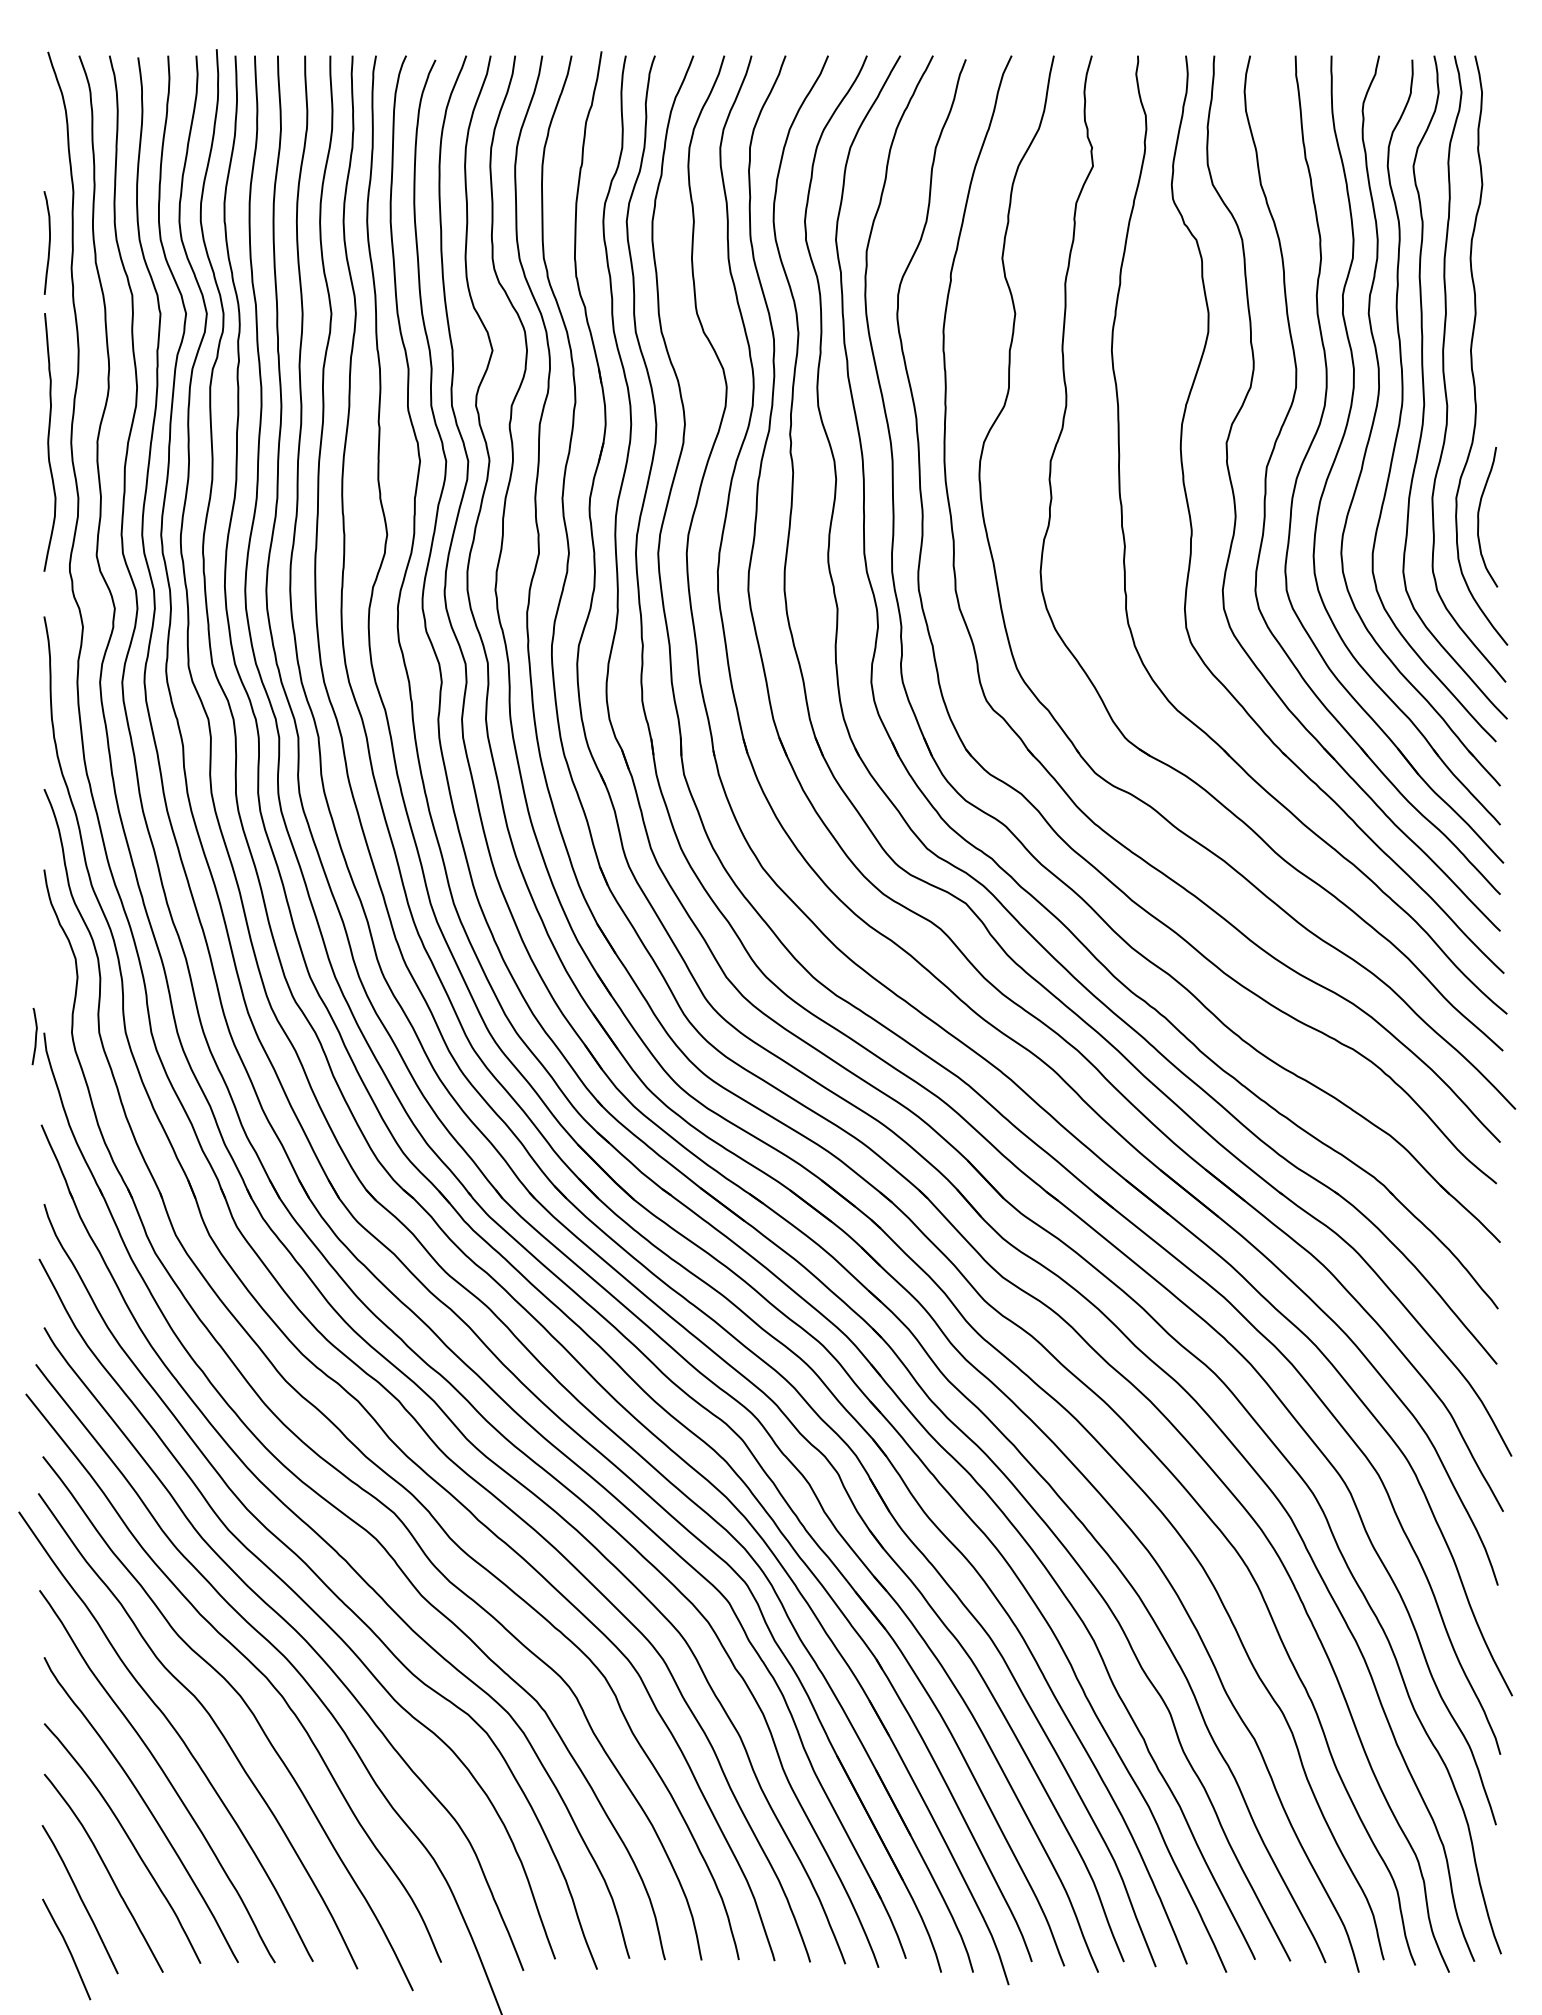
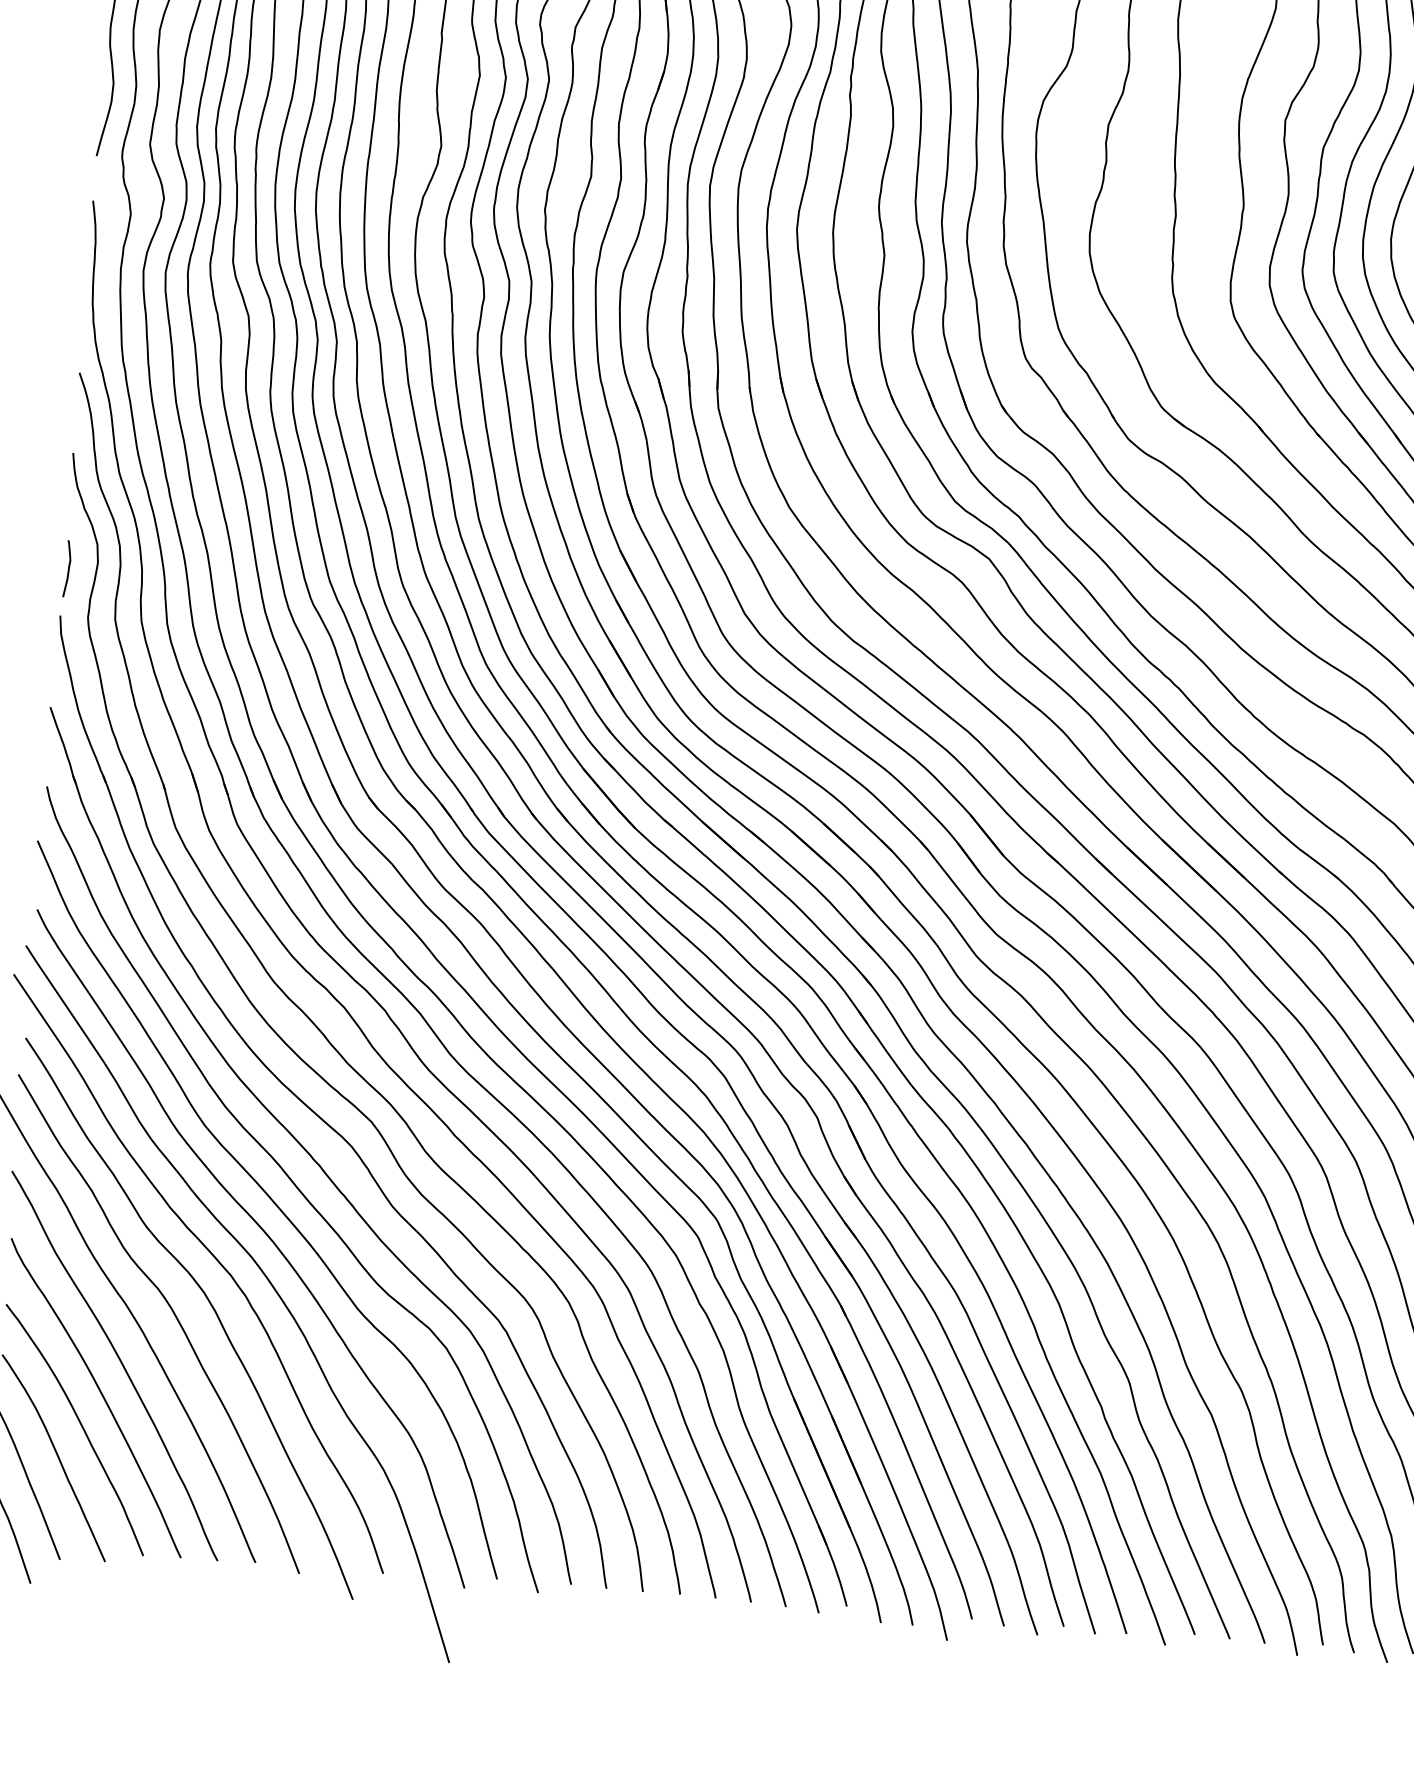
curve: (35, 1036) -> (68, 568), moved

